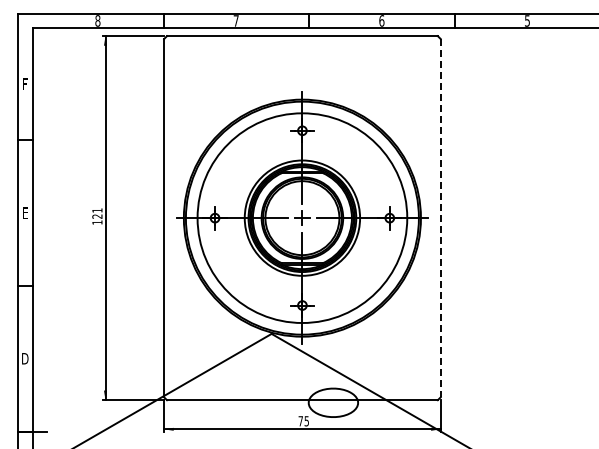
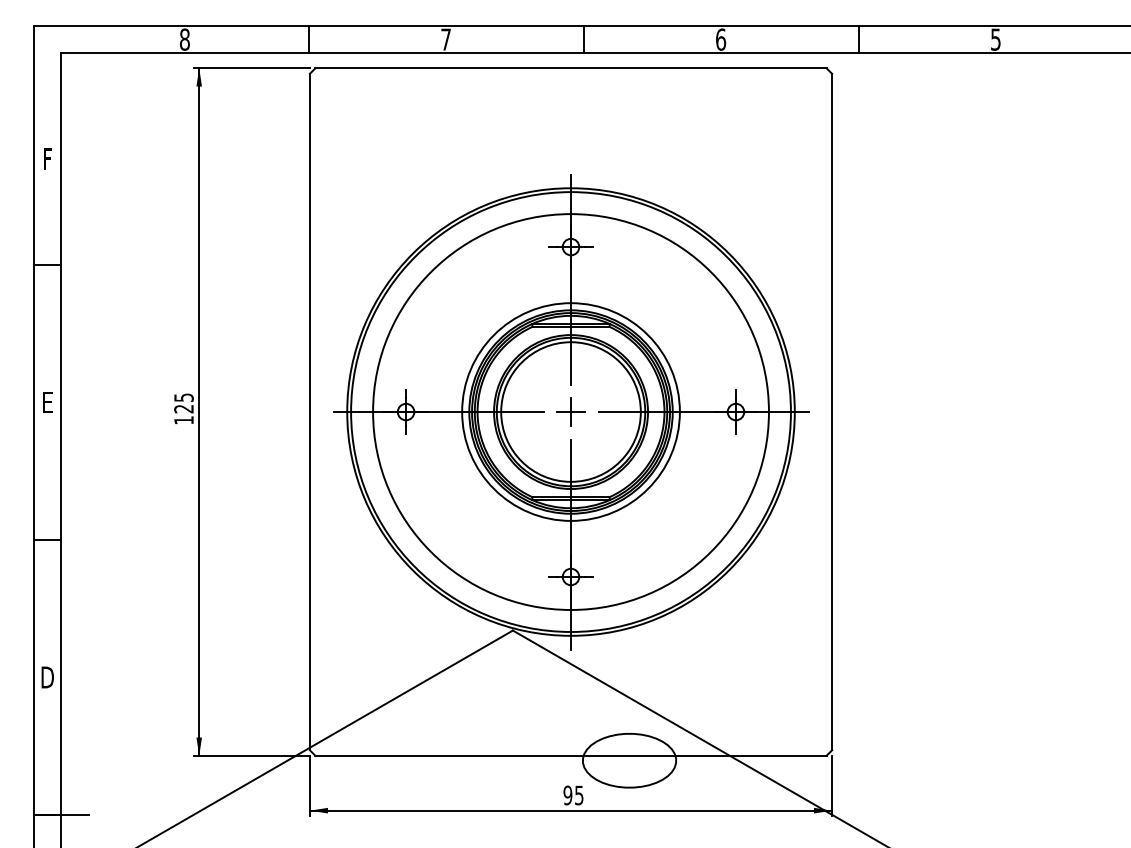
text: (97, 210) -> (184, 397), 121 -> 125
line: (440, 218) -> (831, 412), dashed -> solid
text: (300, 421) -> (567, 795), 75 -> 95

